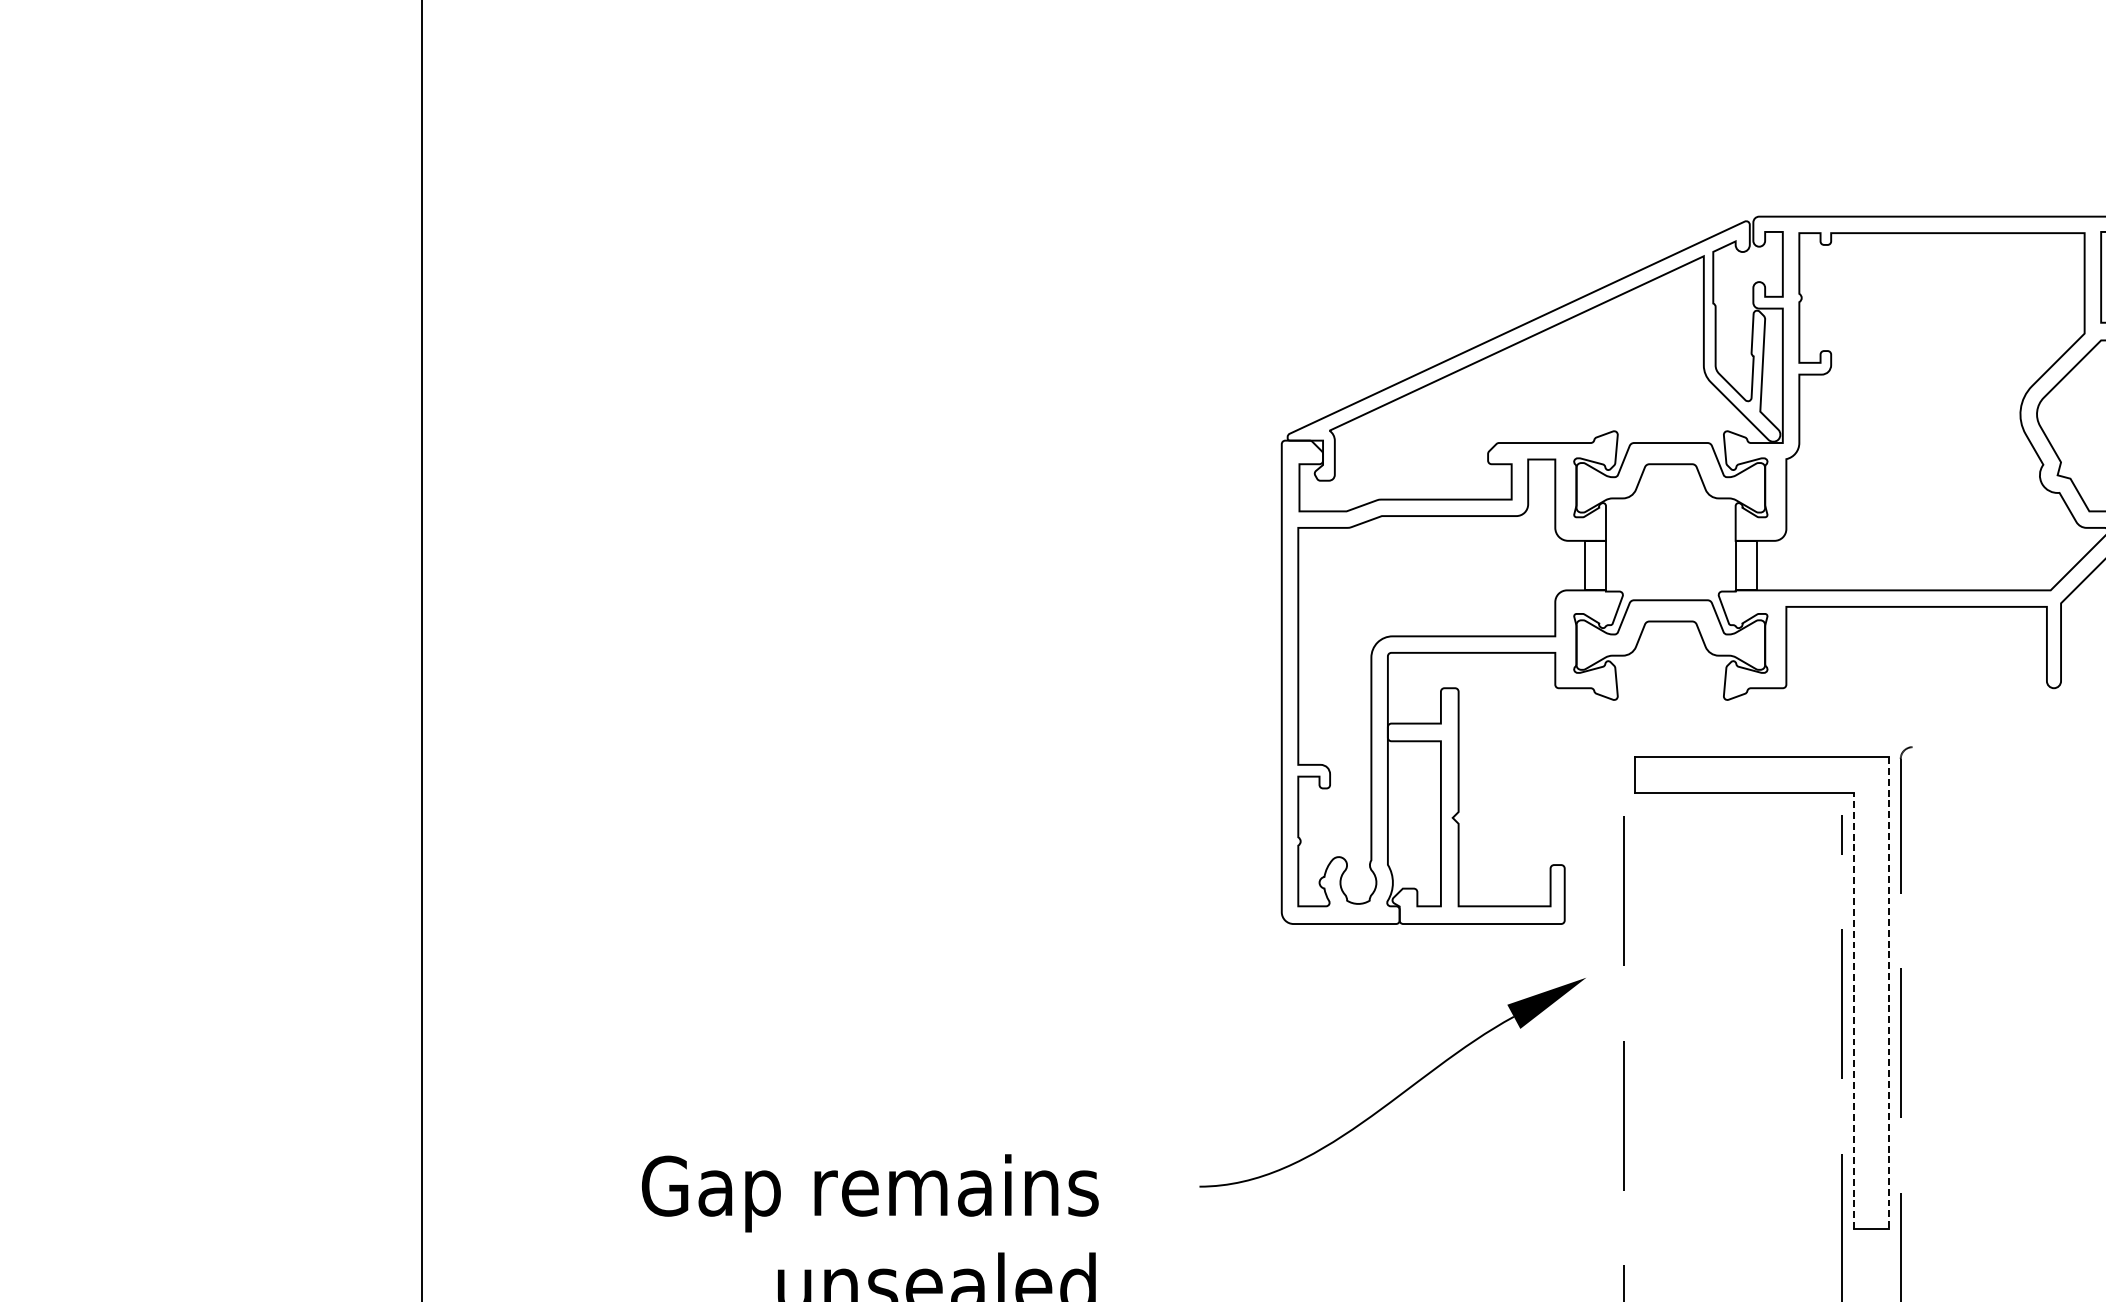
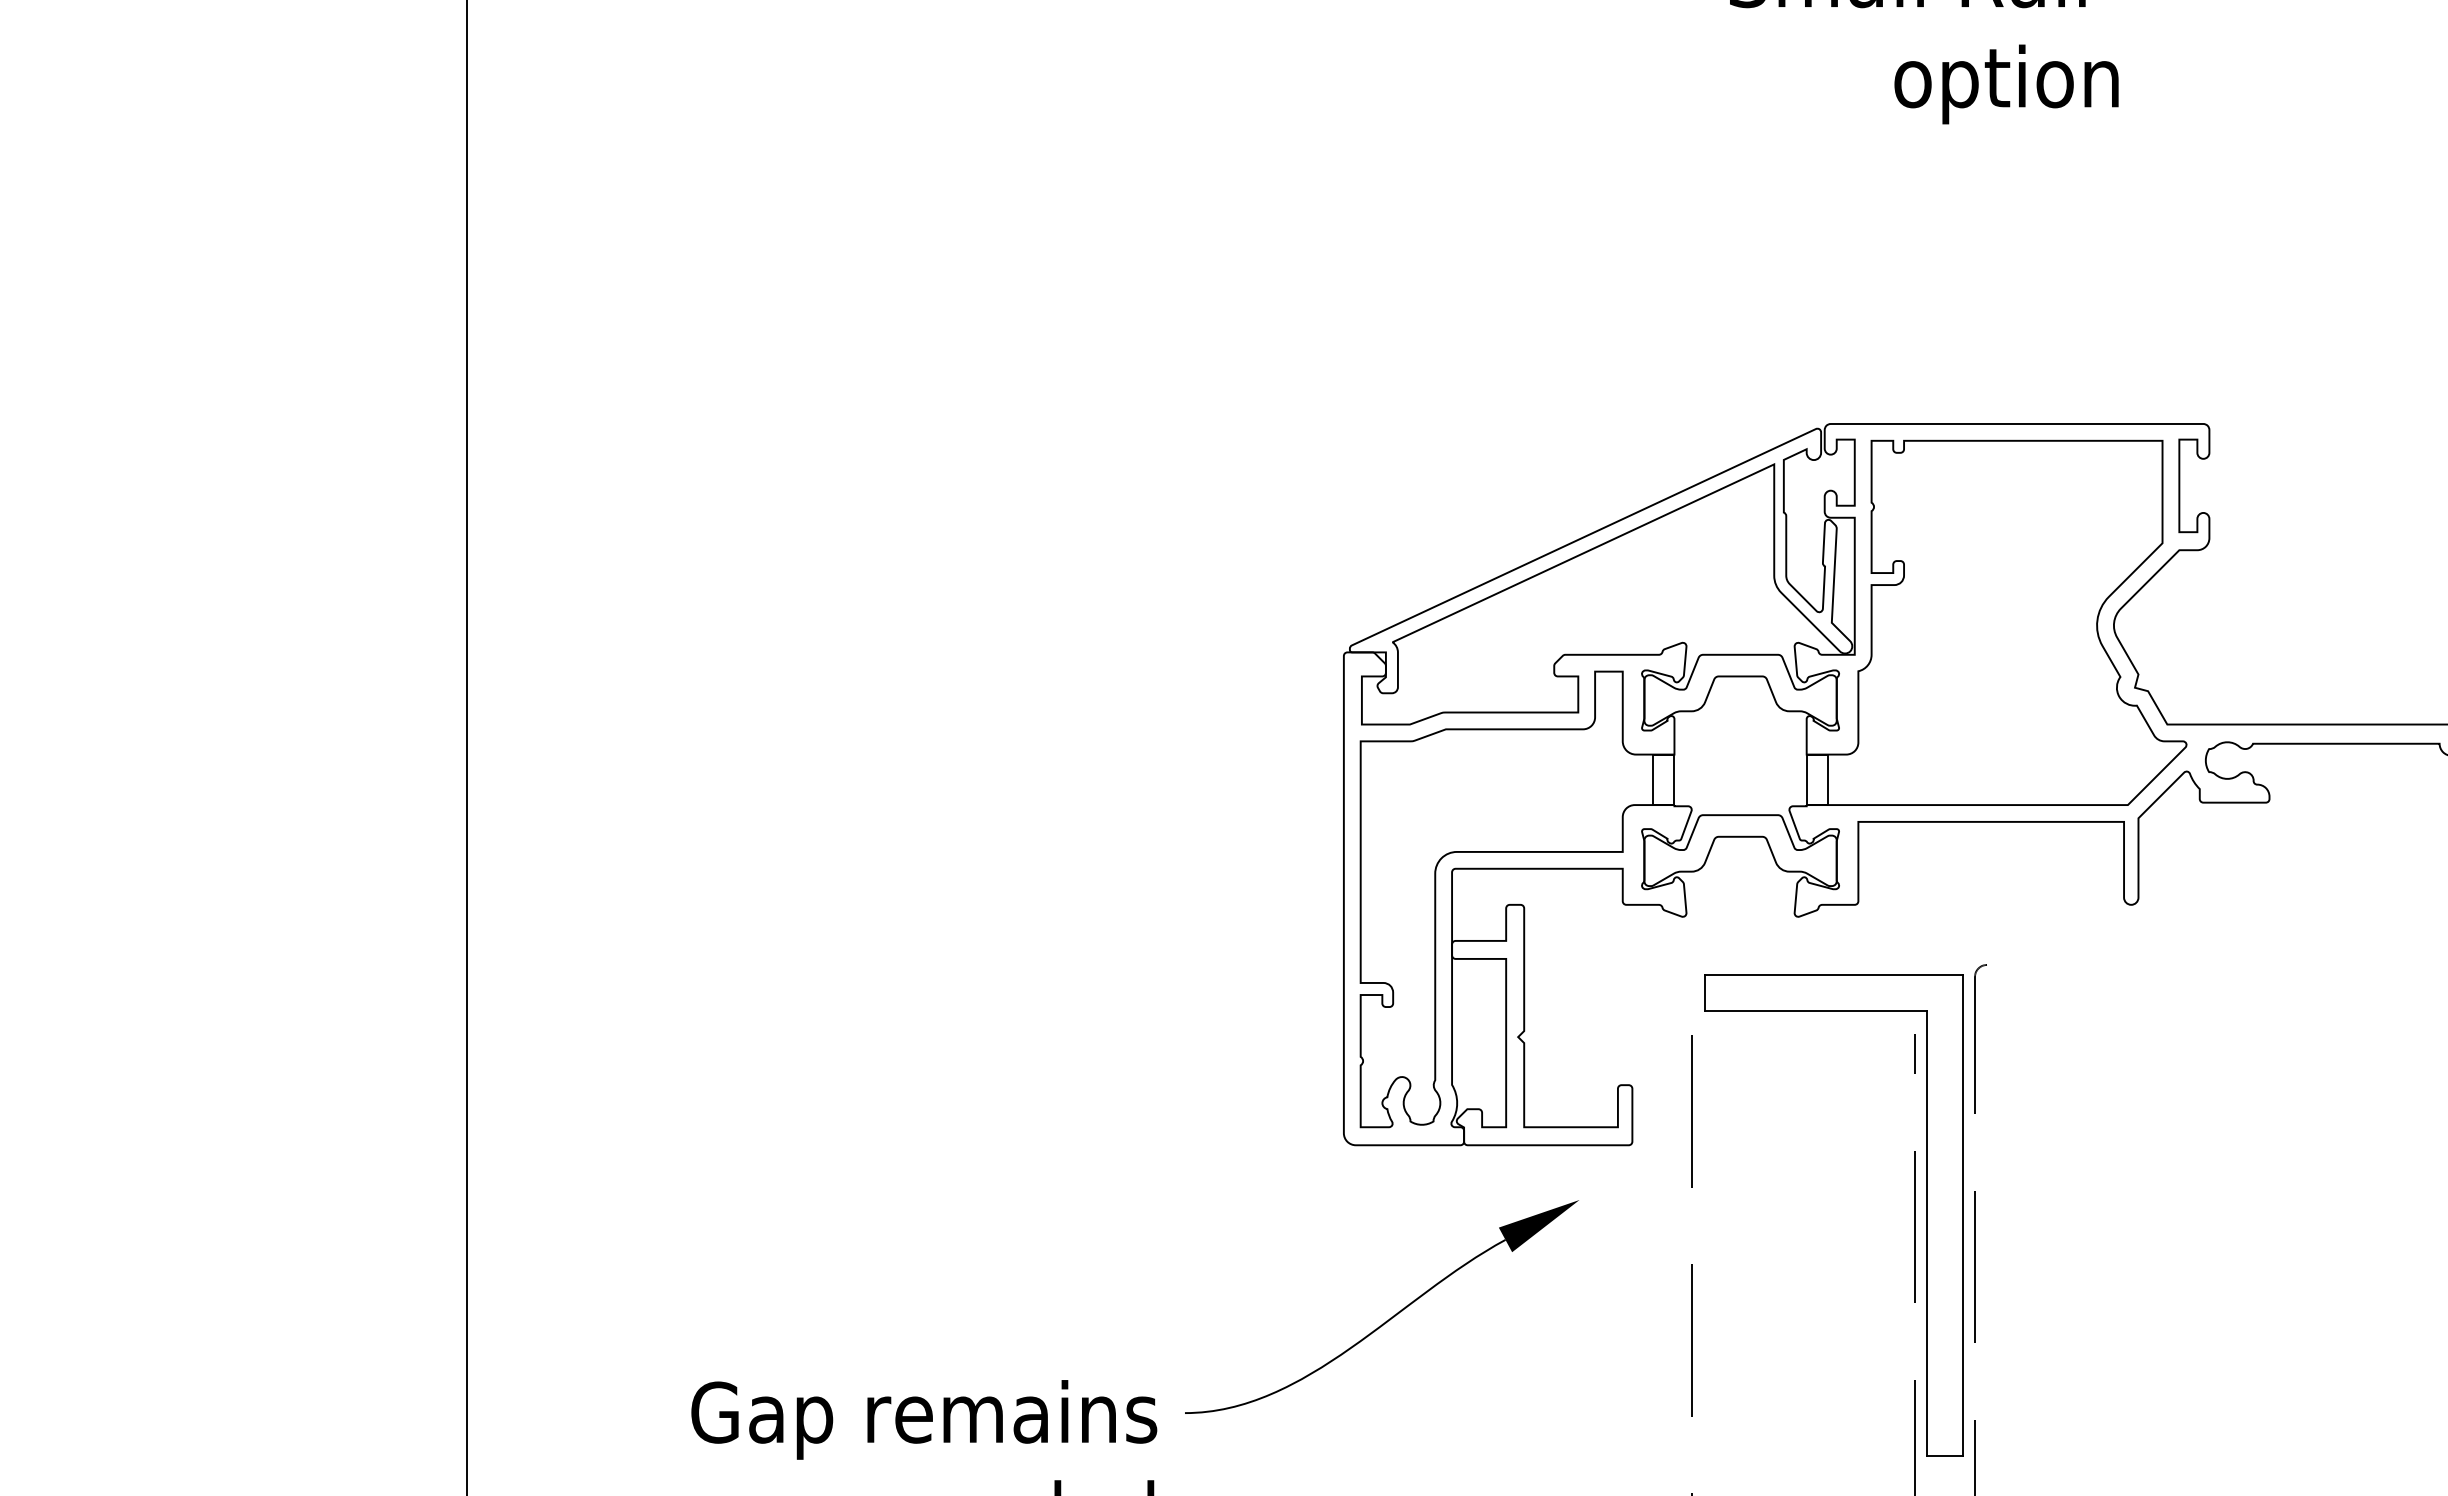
line: (1888, 993) -> (1962, 1216), dashed -> solid
line: (1853, 1010) -> (1926, 1233), dashed -> solid
part: (1401, 1092) -> (1390, 1317), moved

